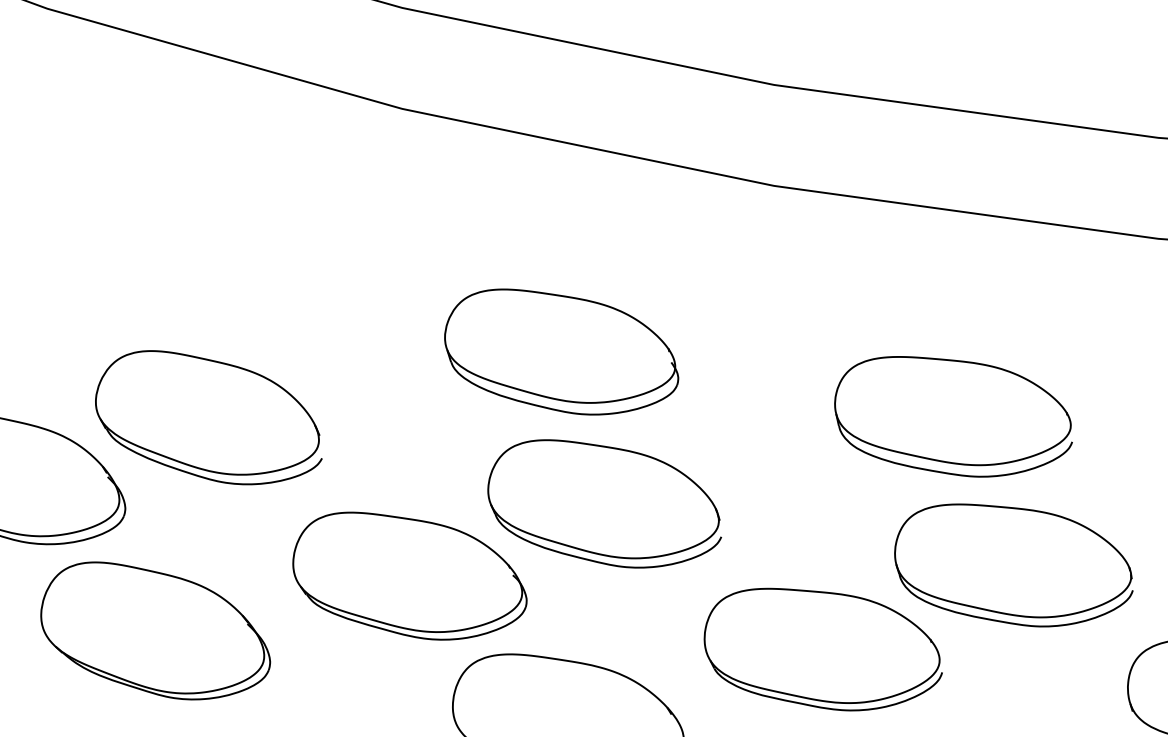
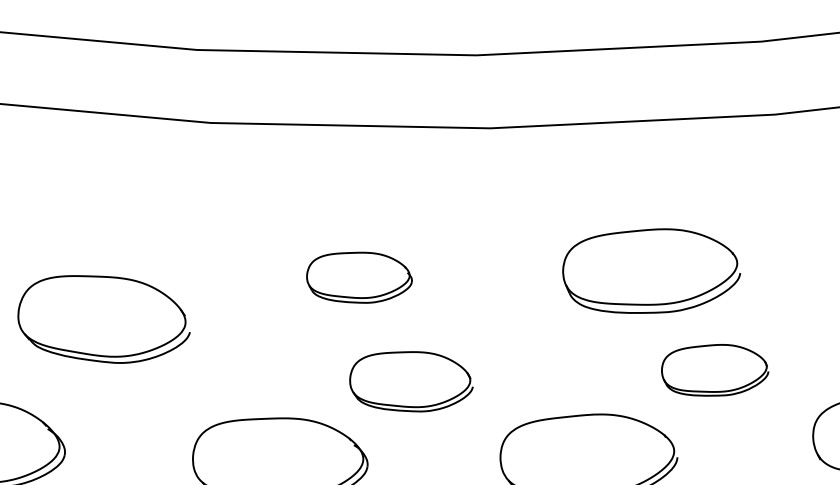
part: (561, 351) -> (358, 276), size x0.6
part: (208, 417) -> (102, 318), moved
part: (604, 503) -> (410, 380), size x0.7
part: (1013, 565) -> (714, 370), size x0.6

